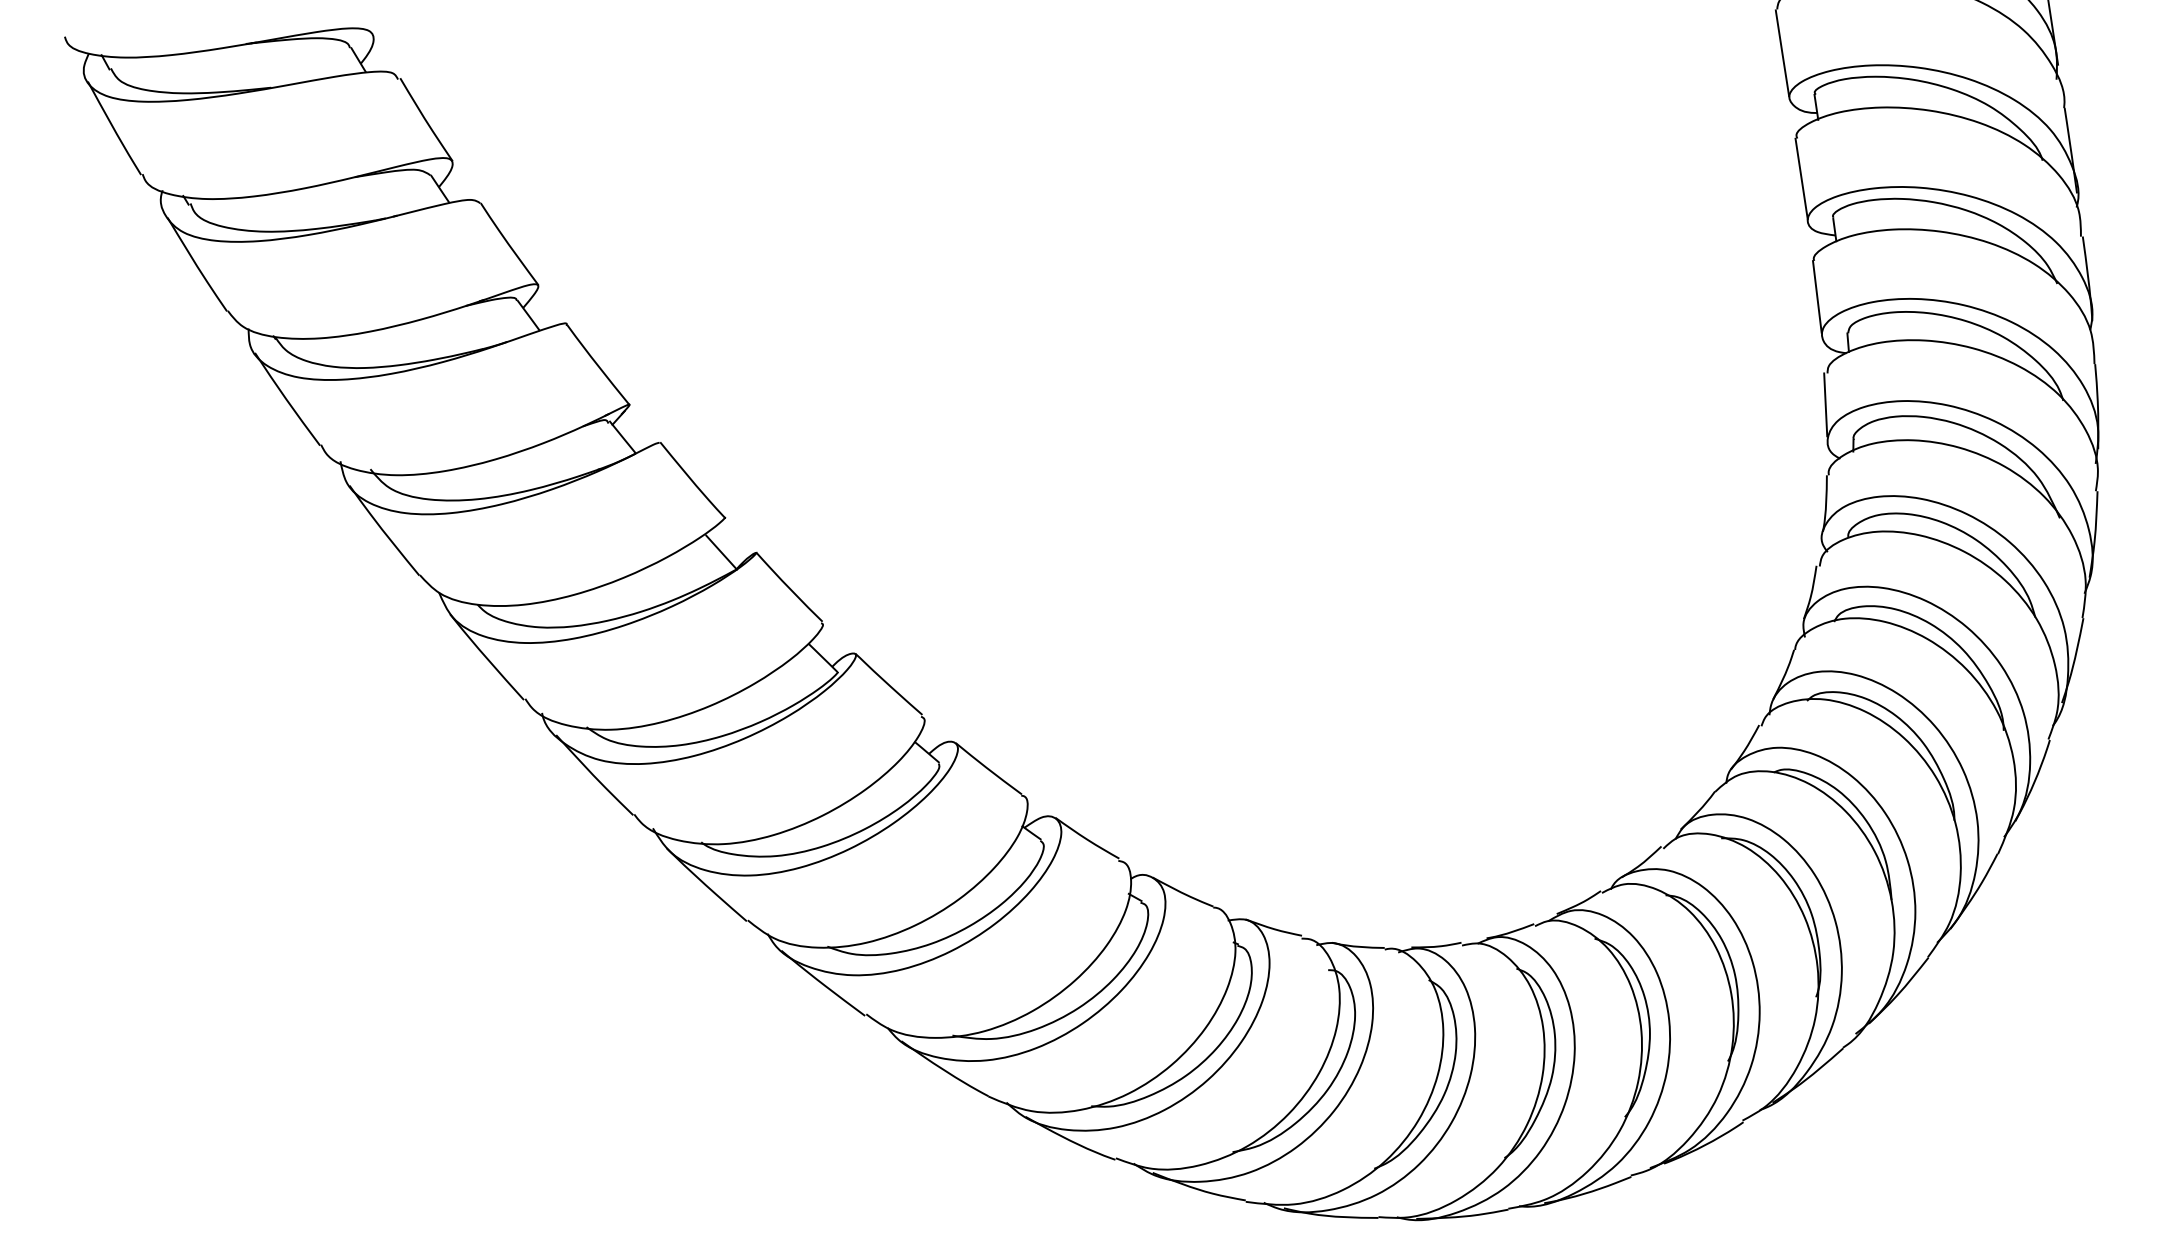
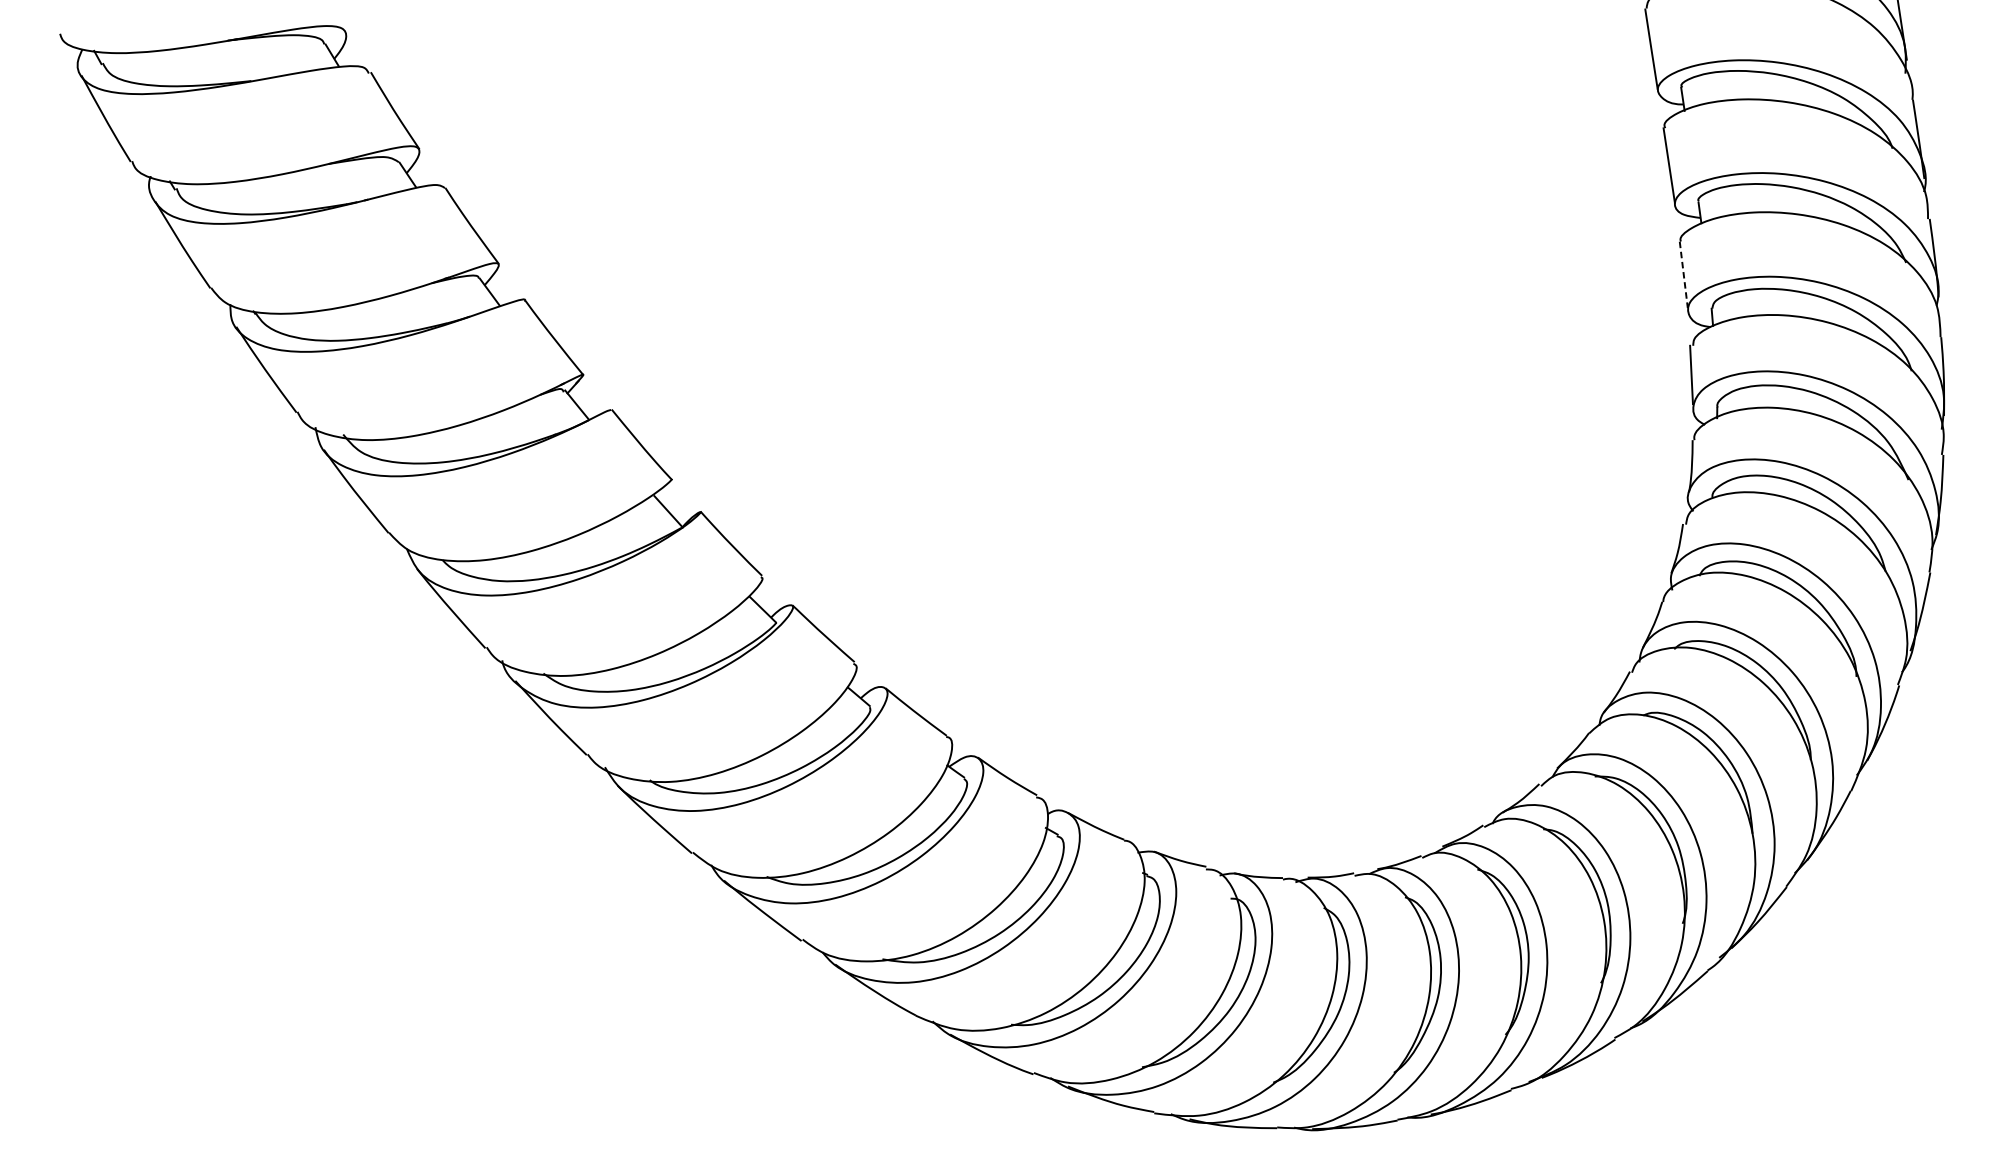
line: (1817, 297) -> (1683, 275), solid -> dashed

